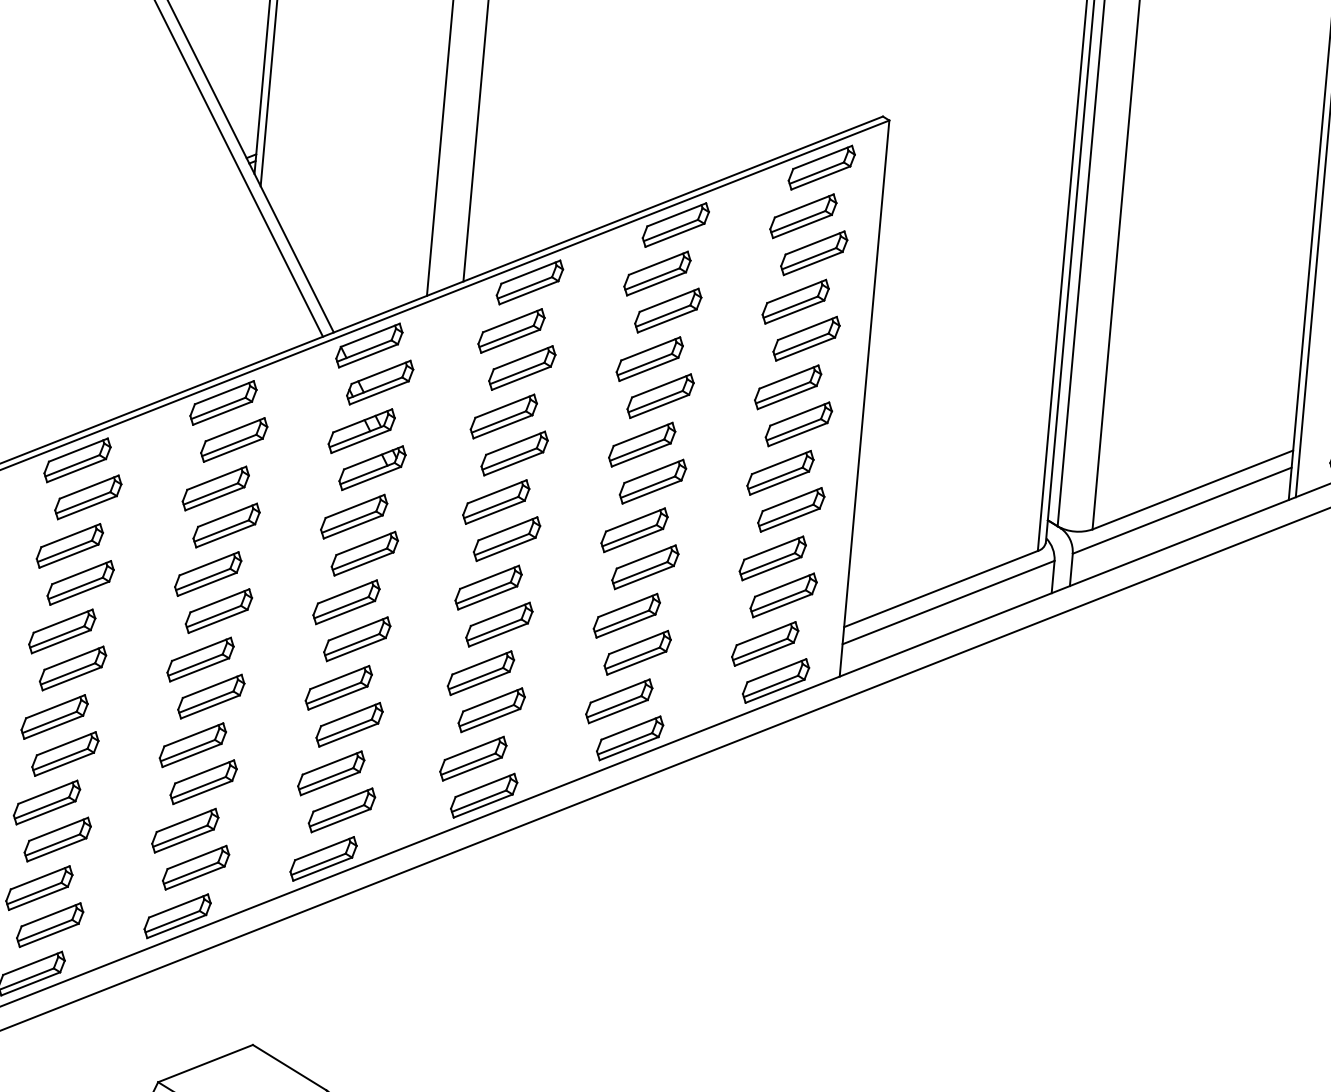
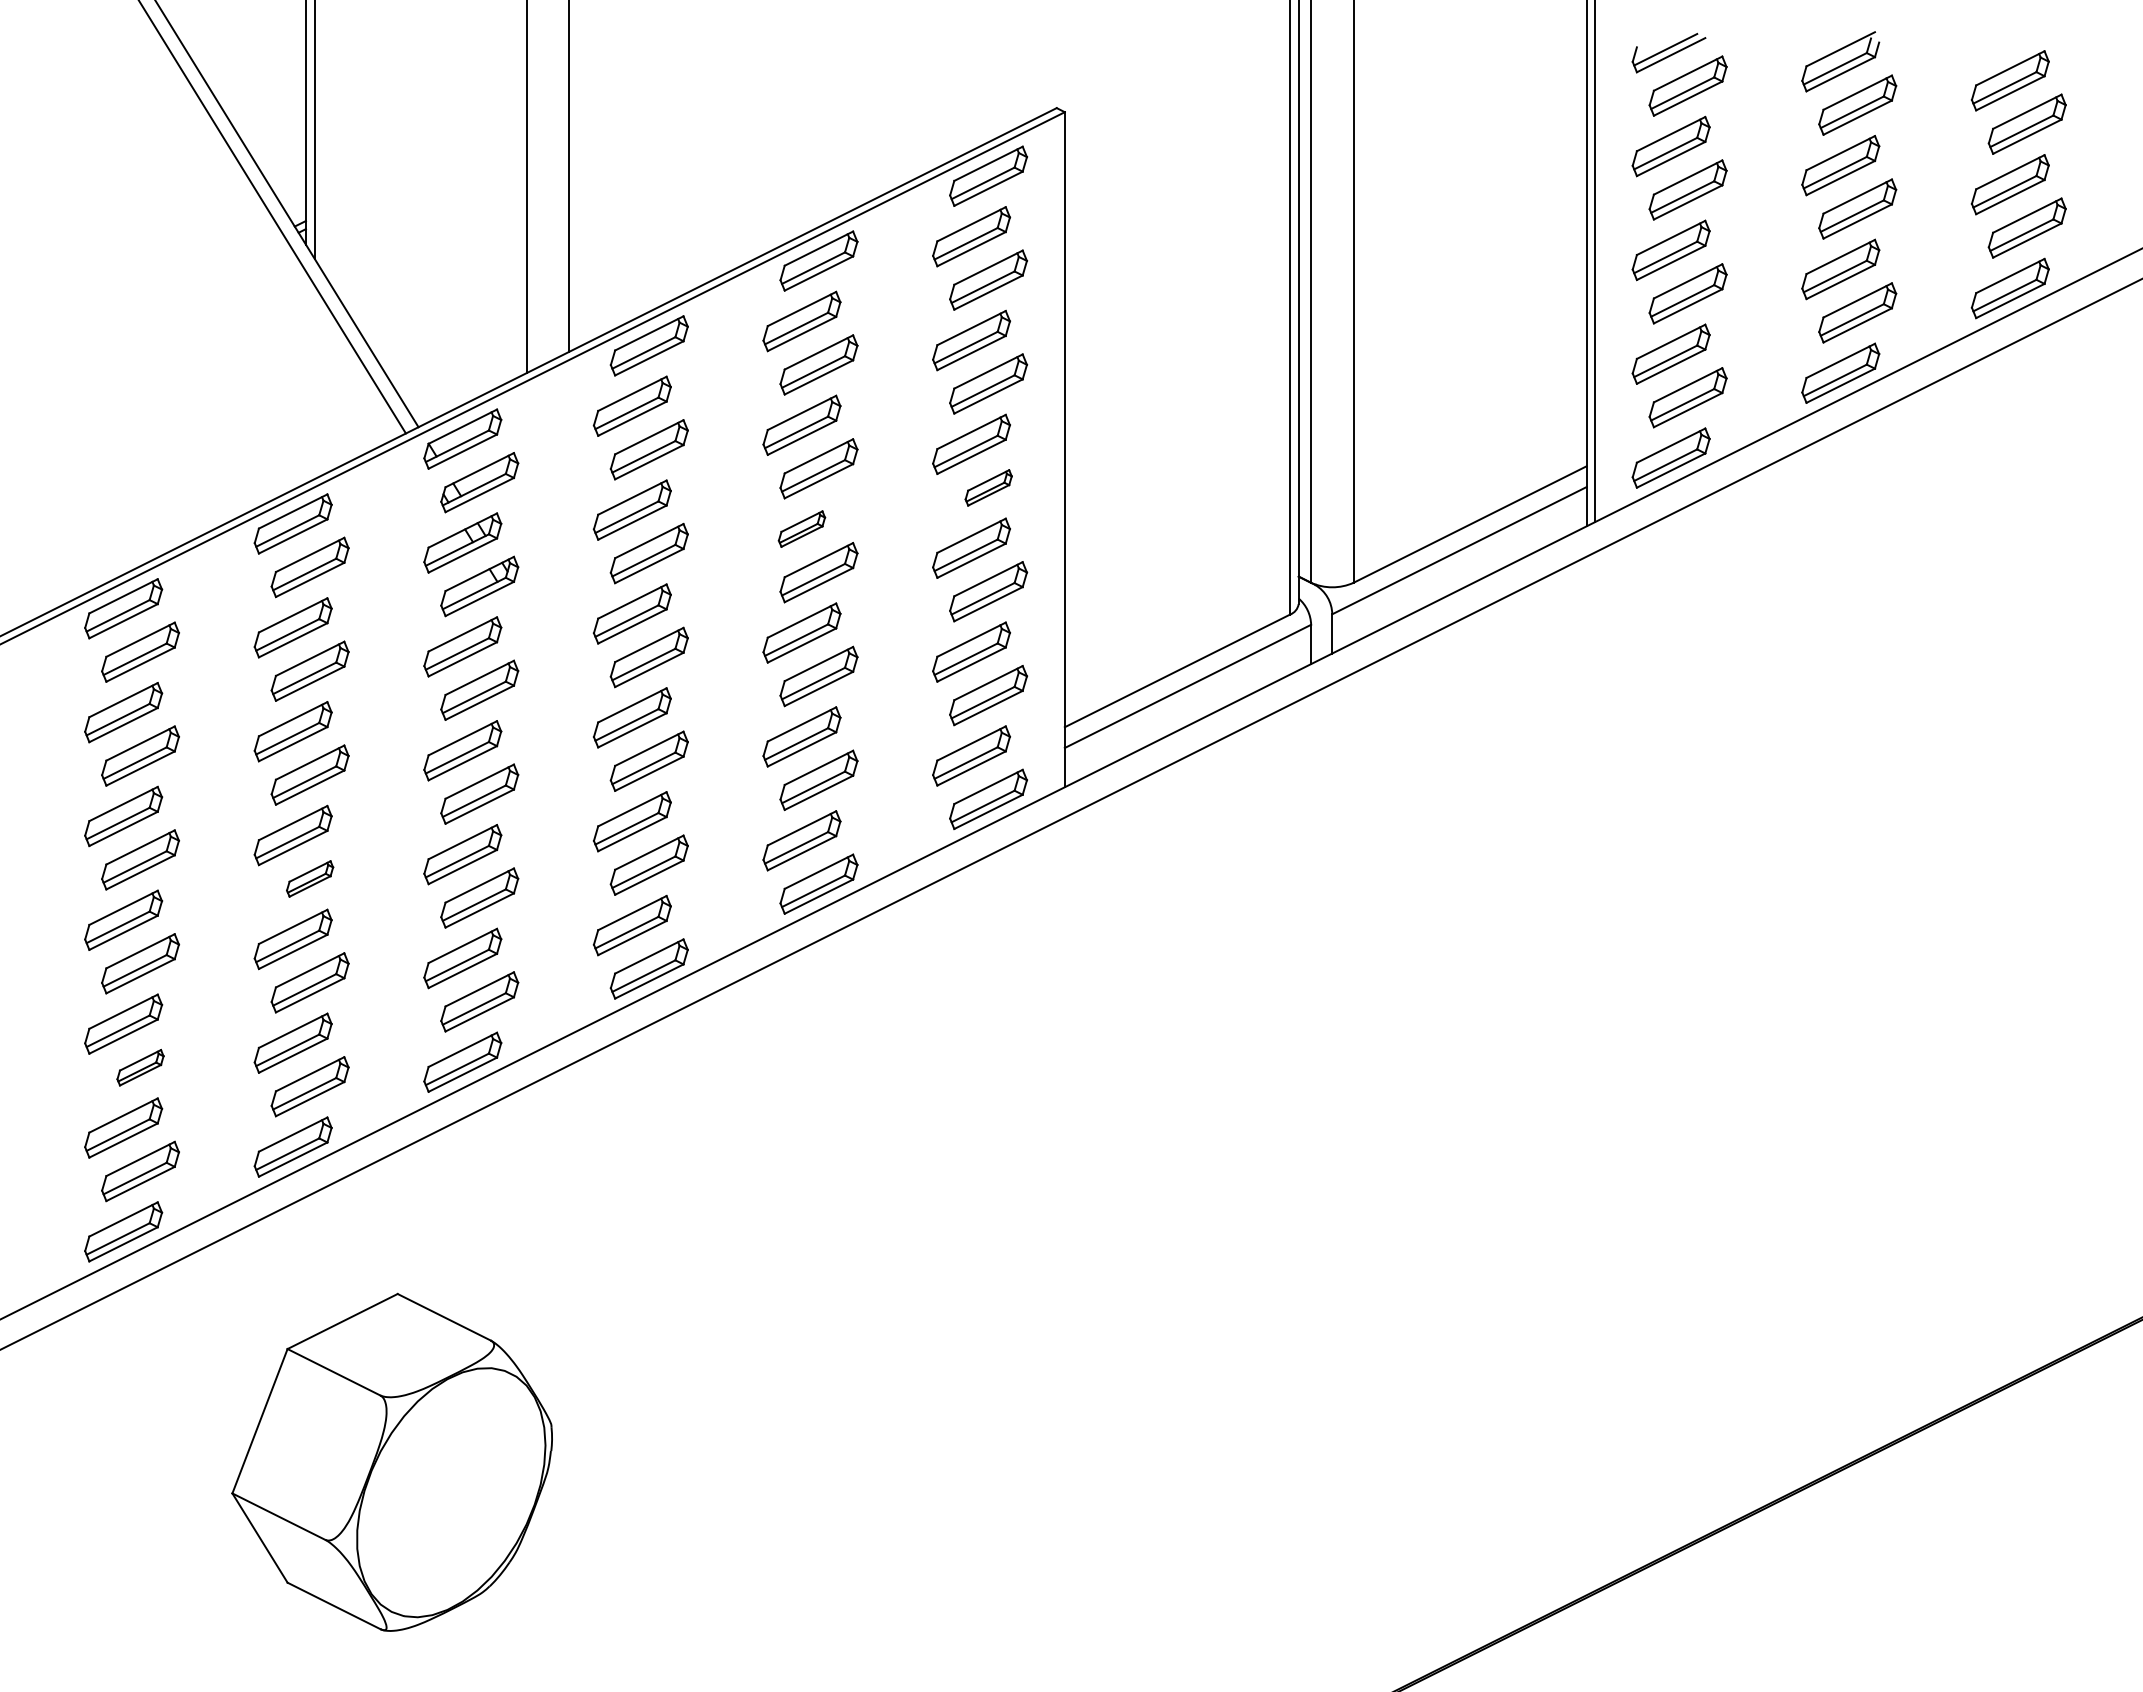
part: (798, 424) -> (988, 487), size x0.6
part: (641, 444) -> (801, 528), size x0.6
part: (210, 696) -> (309, 878), size x0.6
part: (57, 839) -> (140, 1067), size x0.6

